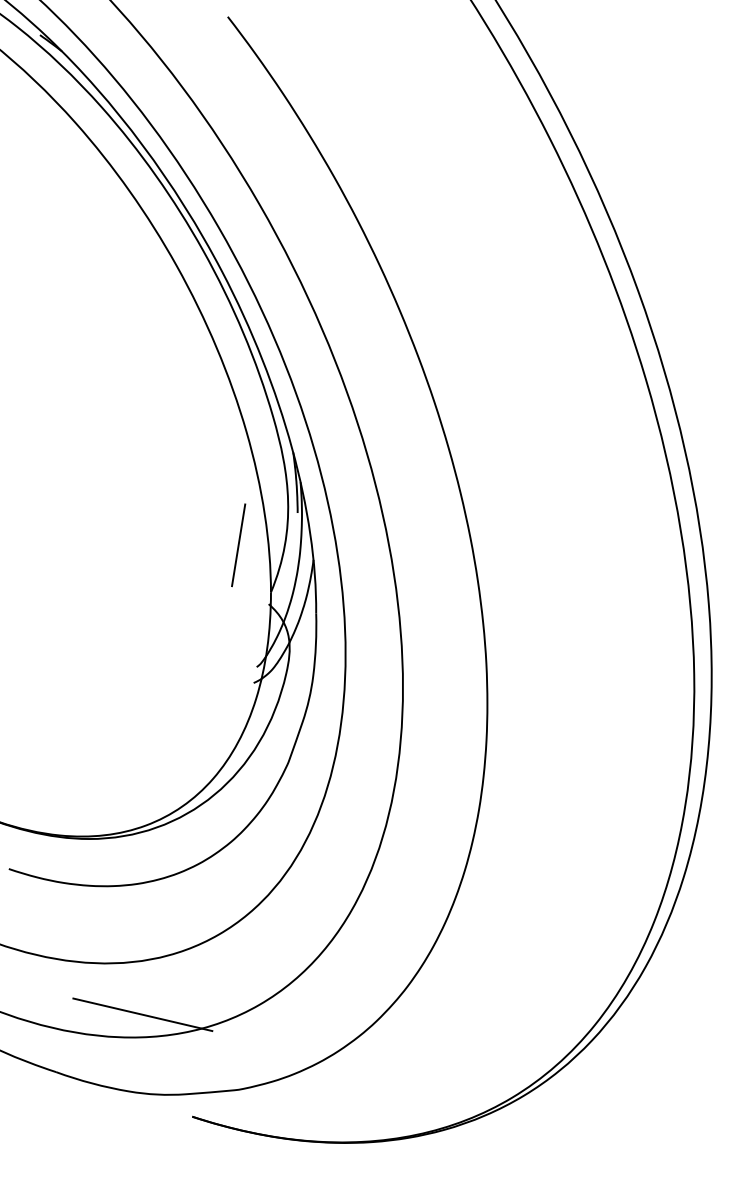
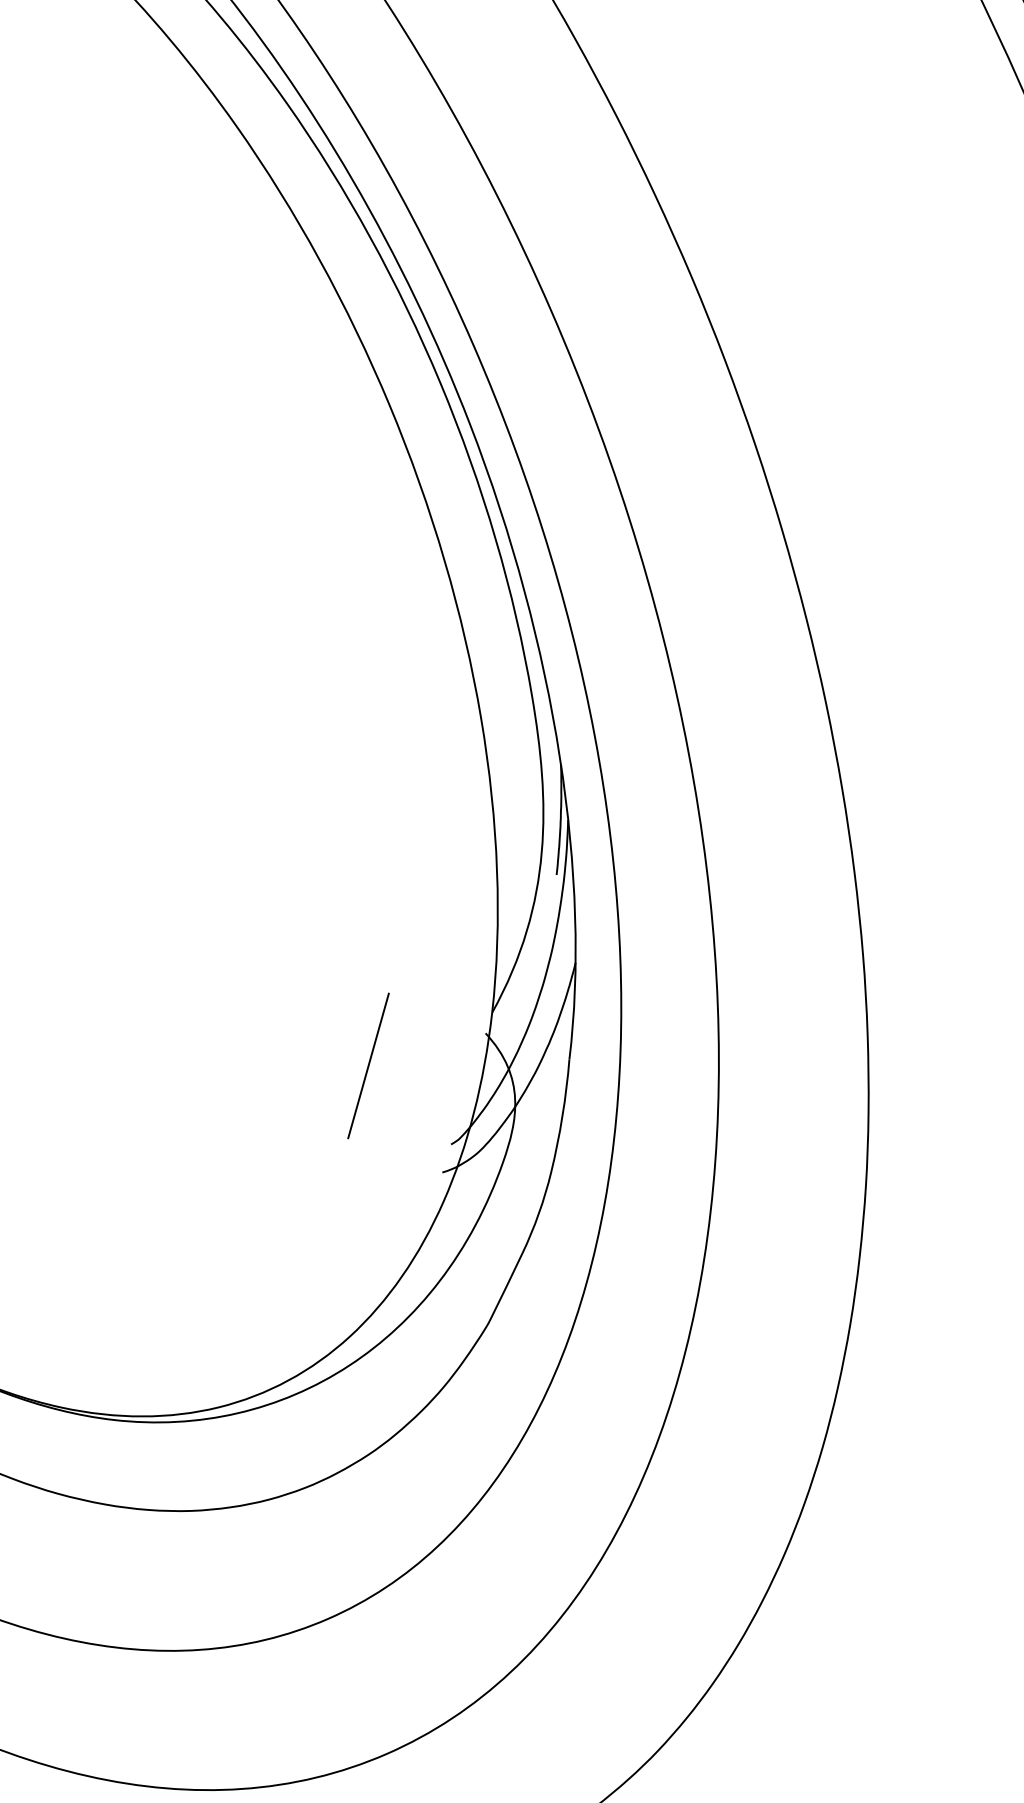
line: (238, 545) -> (368, 1066), moved
line: (142, 1014) -> (173, 1747), removed

